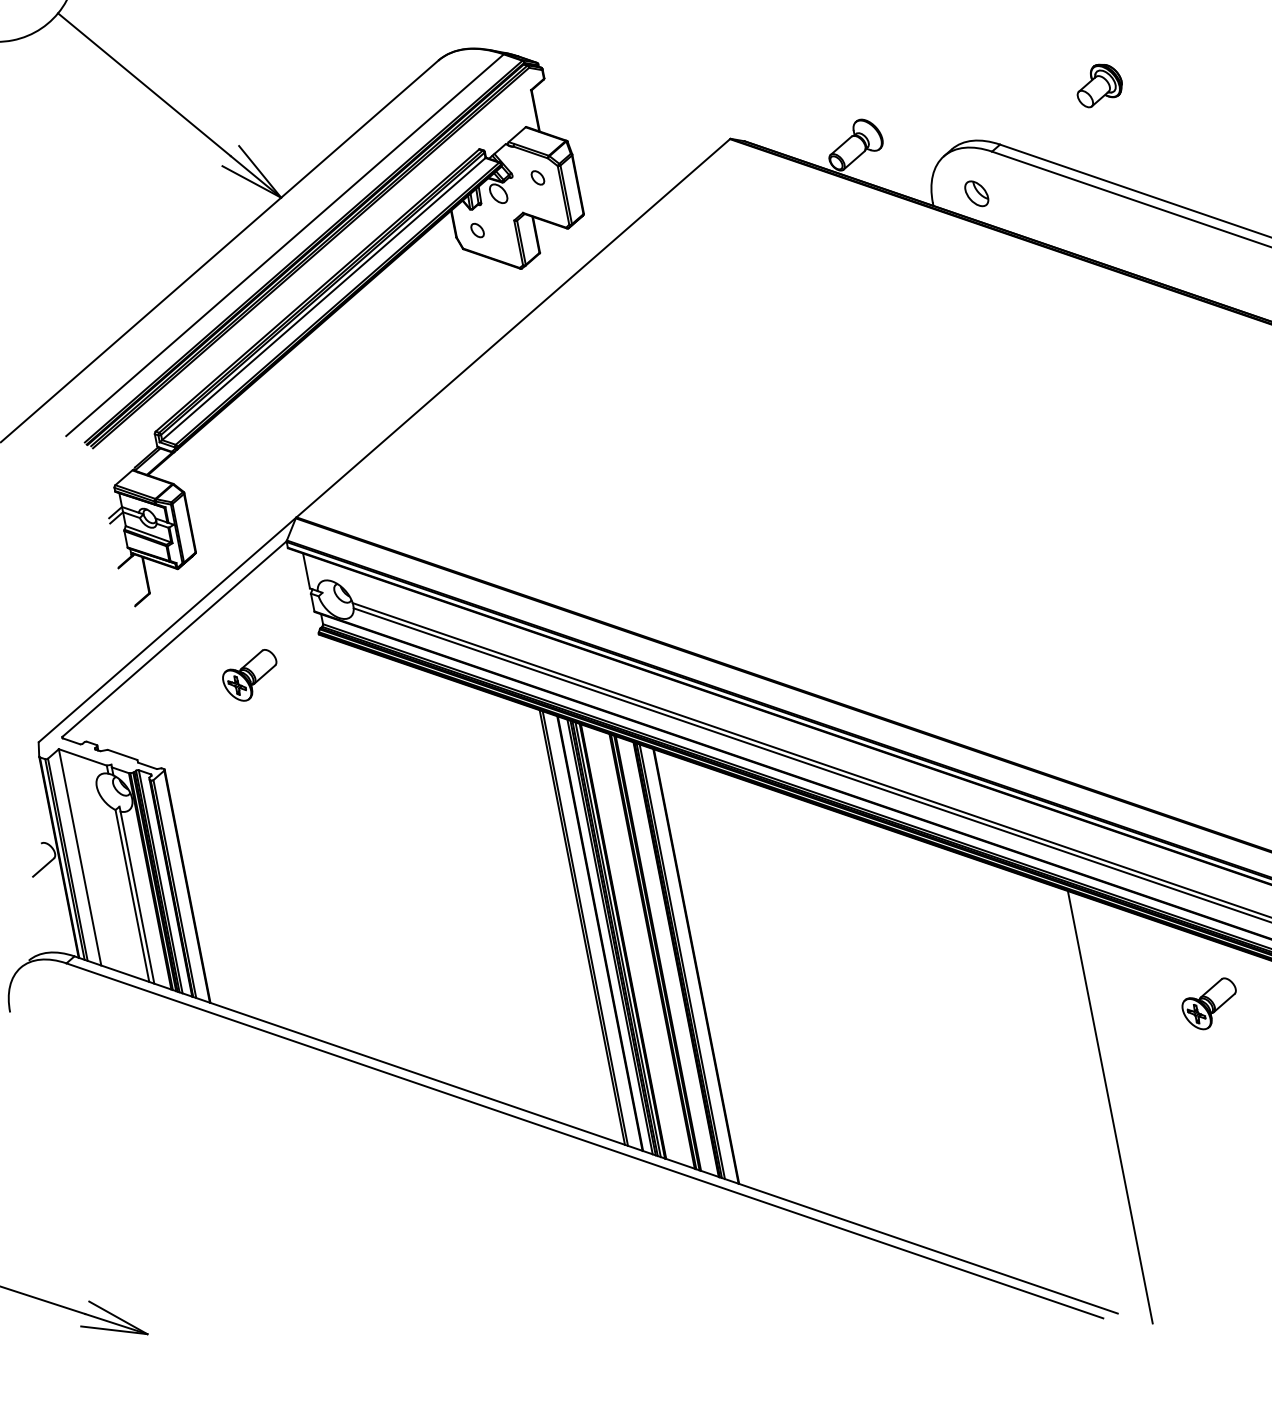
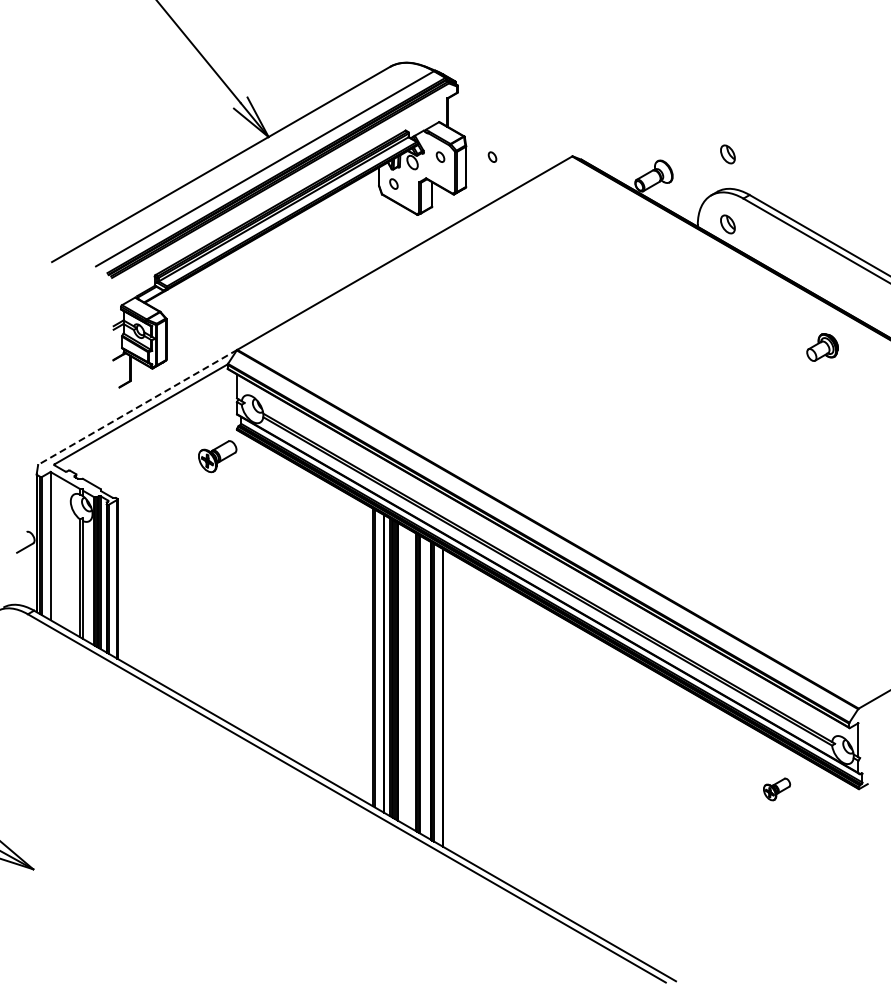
part: (1098, 85) -> (822, 347), moved
part: (956, 91) -> (727, 154), added
part: (613, 162) -> (492, 156), added
line: (167, 630) -> (137, 407), solid -> dashed
part: (250, 675) -> (217, 456), moved
part: (1209, 1004) -> (776, 789), size x0.7
line: (1109, 1107) -> (697, 844), removed

